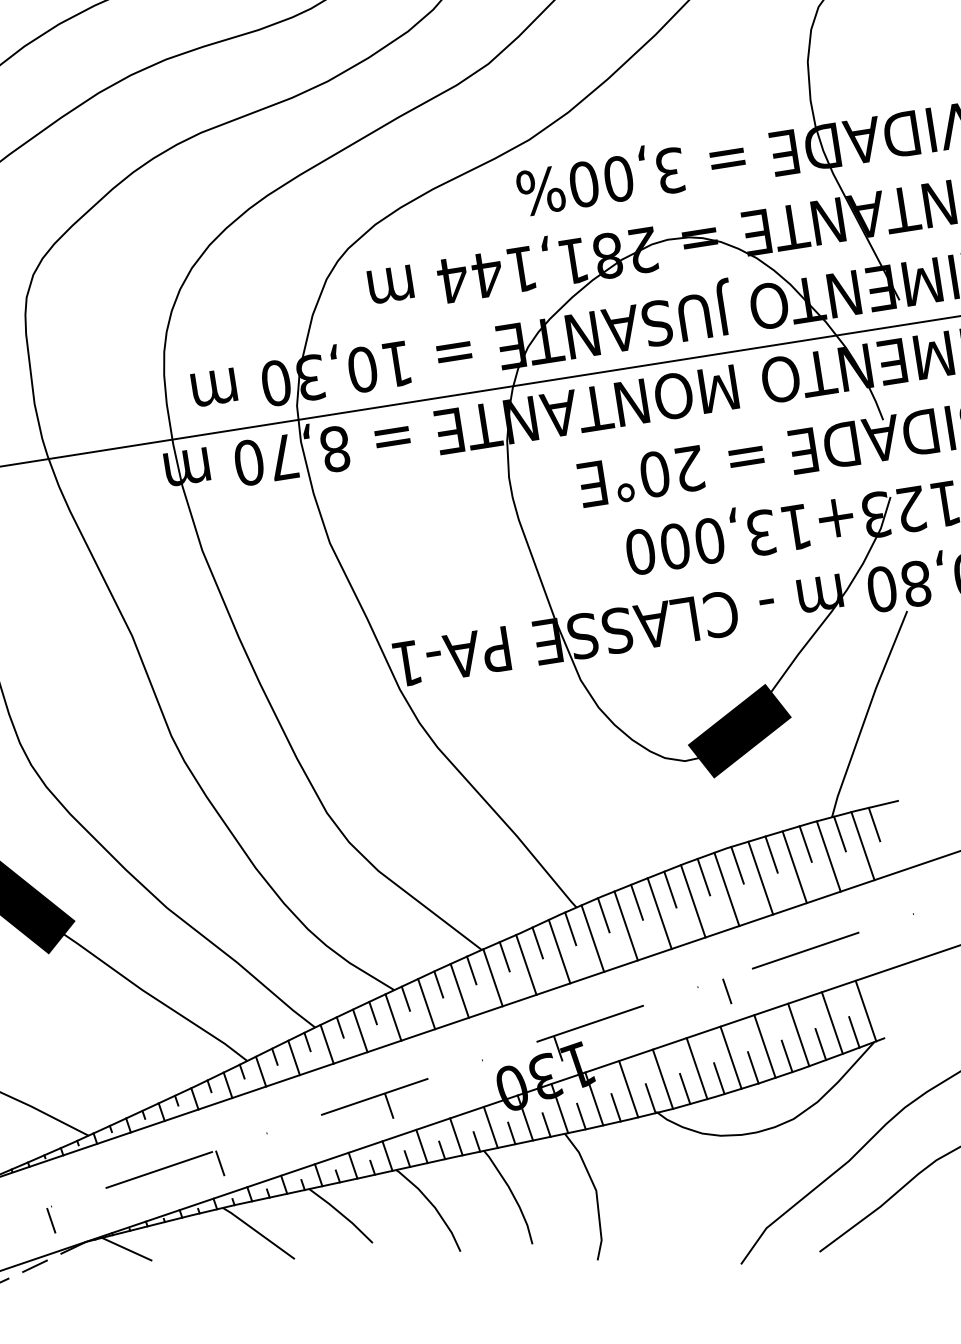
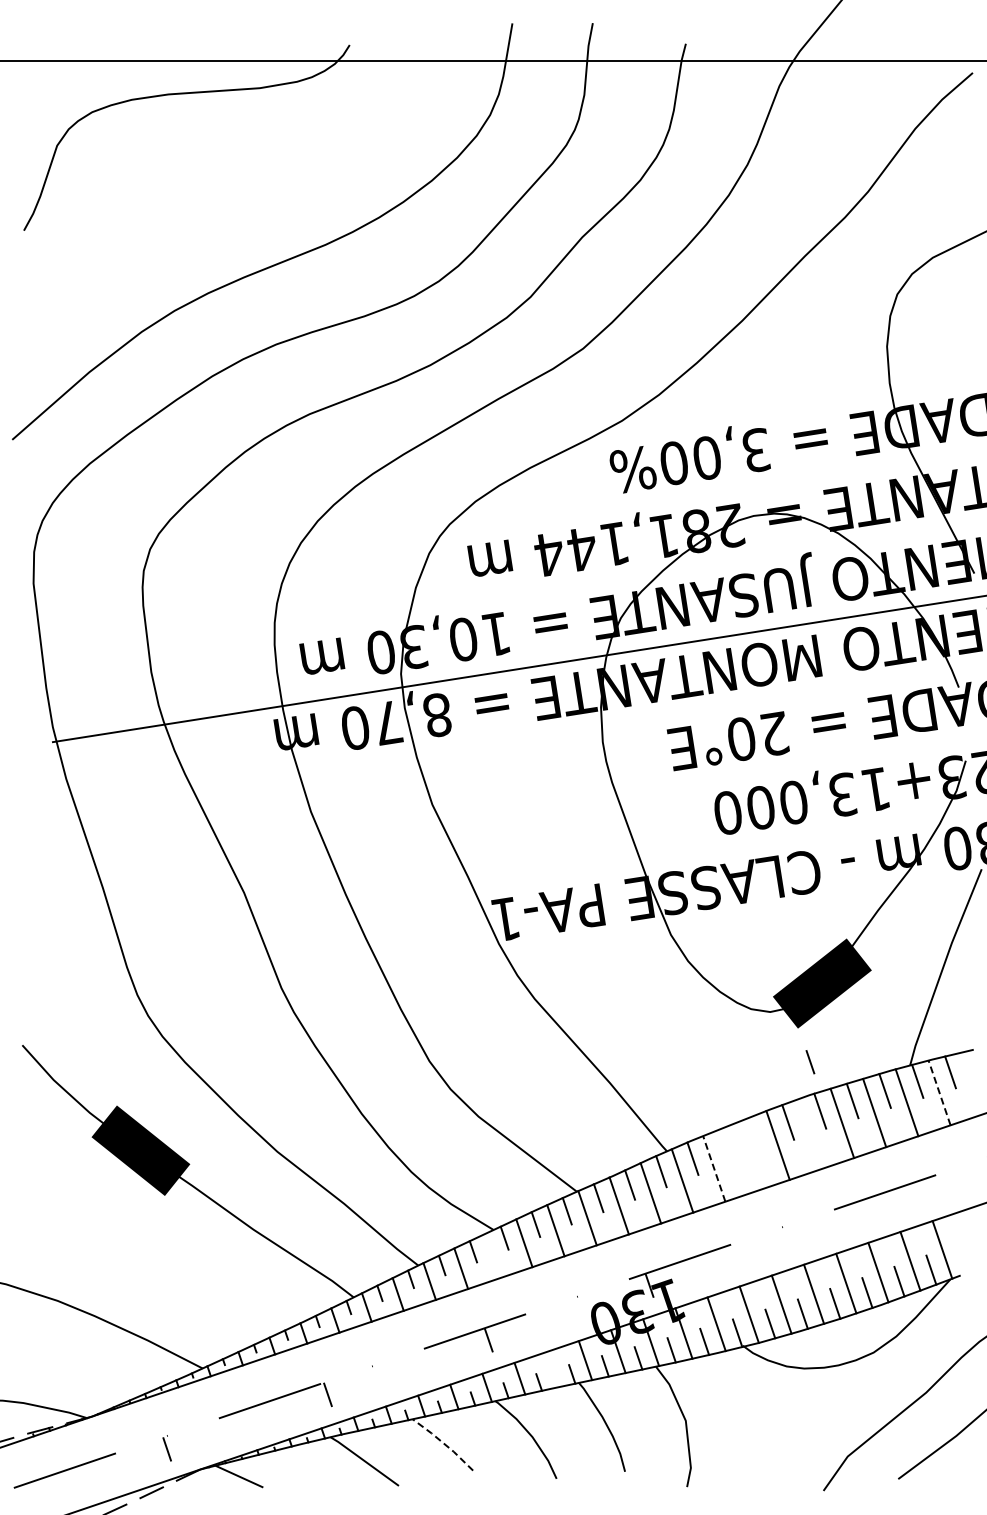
line: (862, 845) -> (939, 1092), solid -> dashed
line: (670, 889) -> (756, 1134), removed
line: (726, 889) -> (809, 1134), removed
line: (636, 902) -> (724, 1146), removed
line: (659, 912) -> (745, 1156), removed
line: (626, 925) -> (714, 1168), solid -> dashed
line: (727, 991) -> (810, 1062), moved
line: (393, 1016) -> (492, 1255), removed
line: (456, 1136) -> (552, 1369), removed
line: (341, 1214) -> (443, 1443), solid -> dashed

